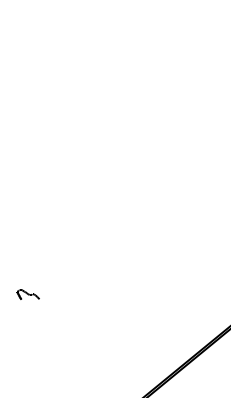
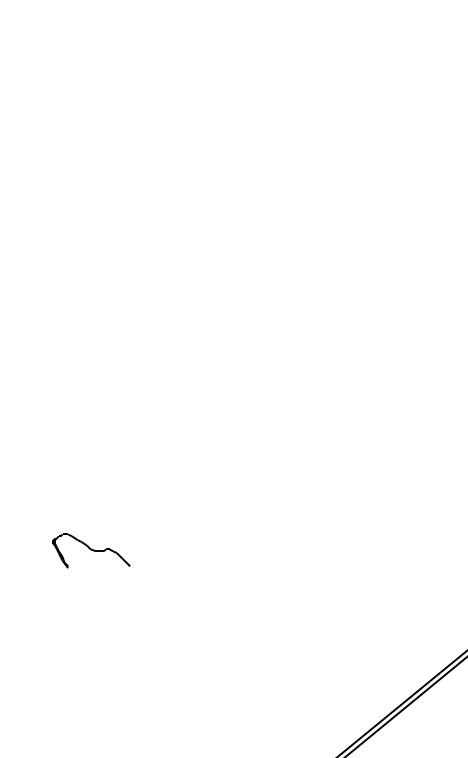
part: (28, 294) -> (91, 550), size x1.67

